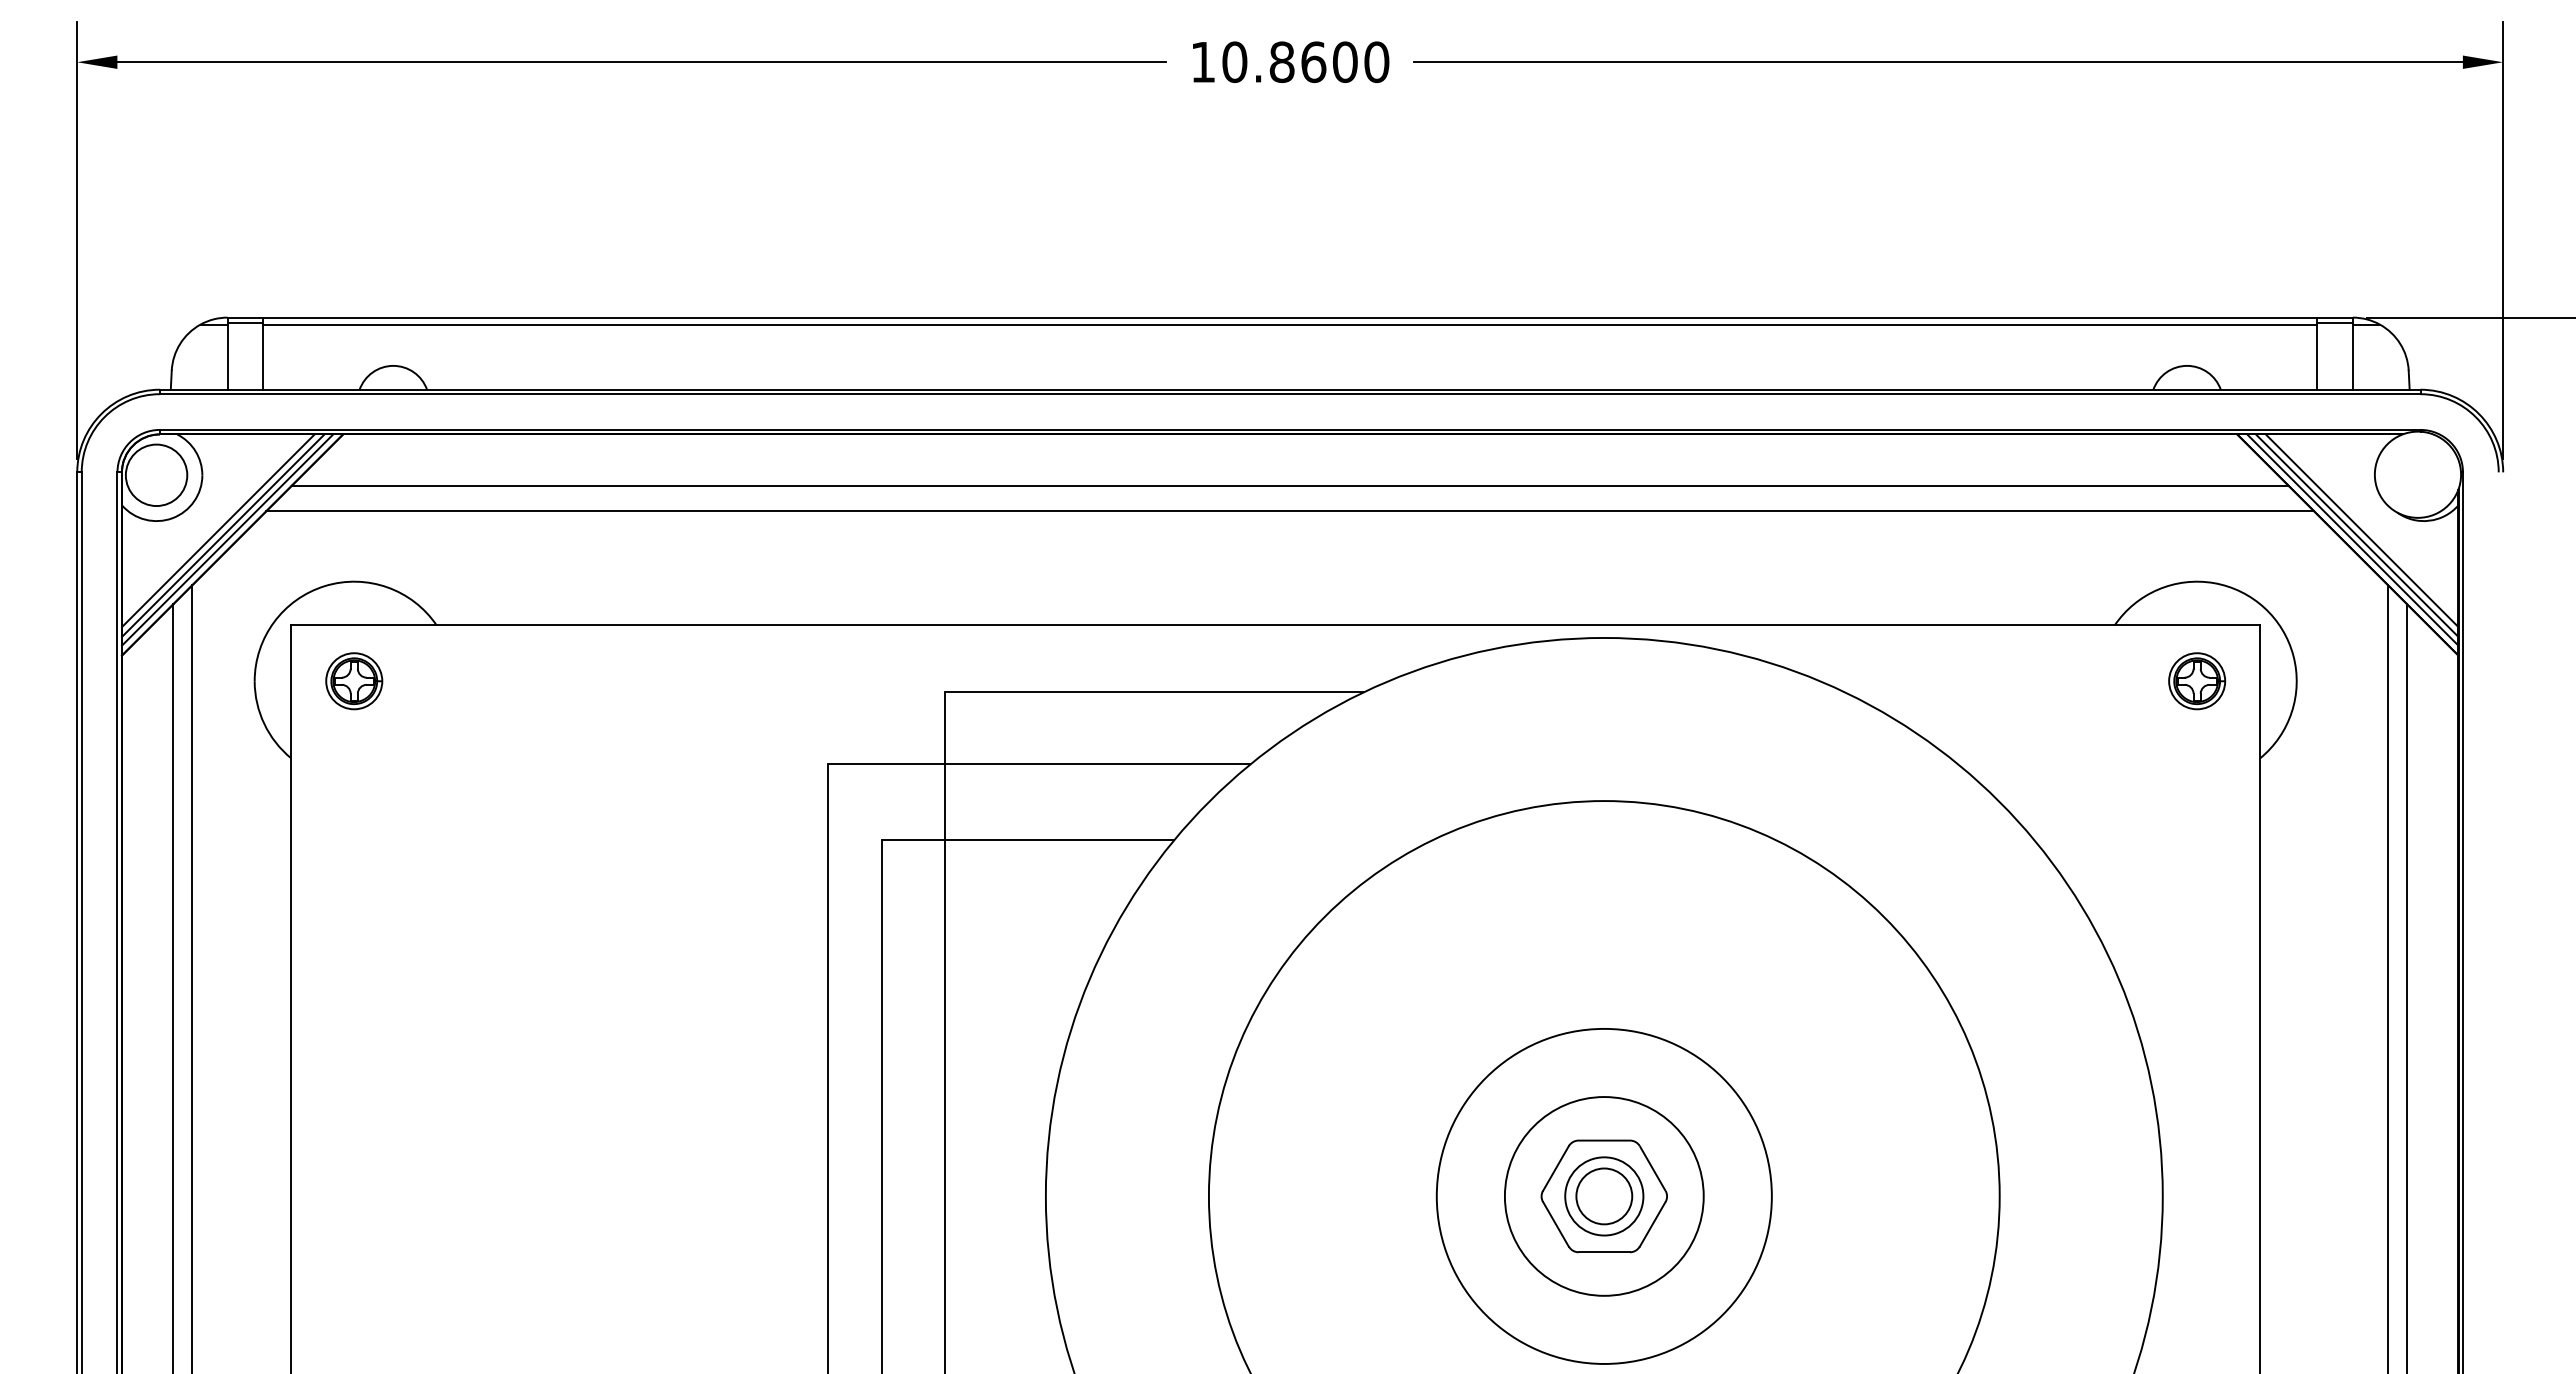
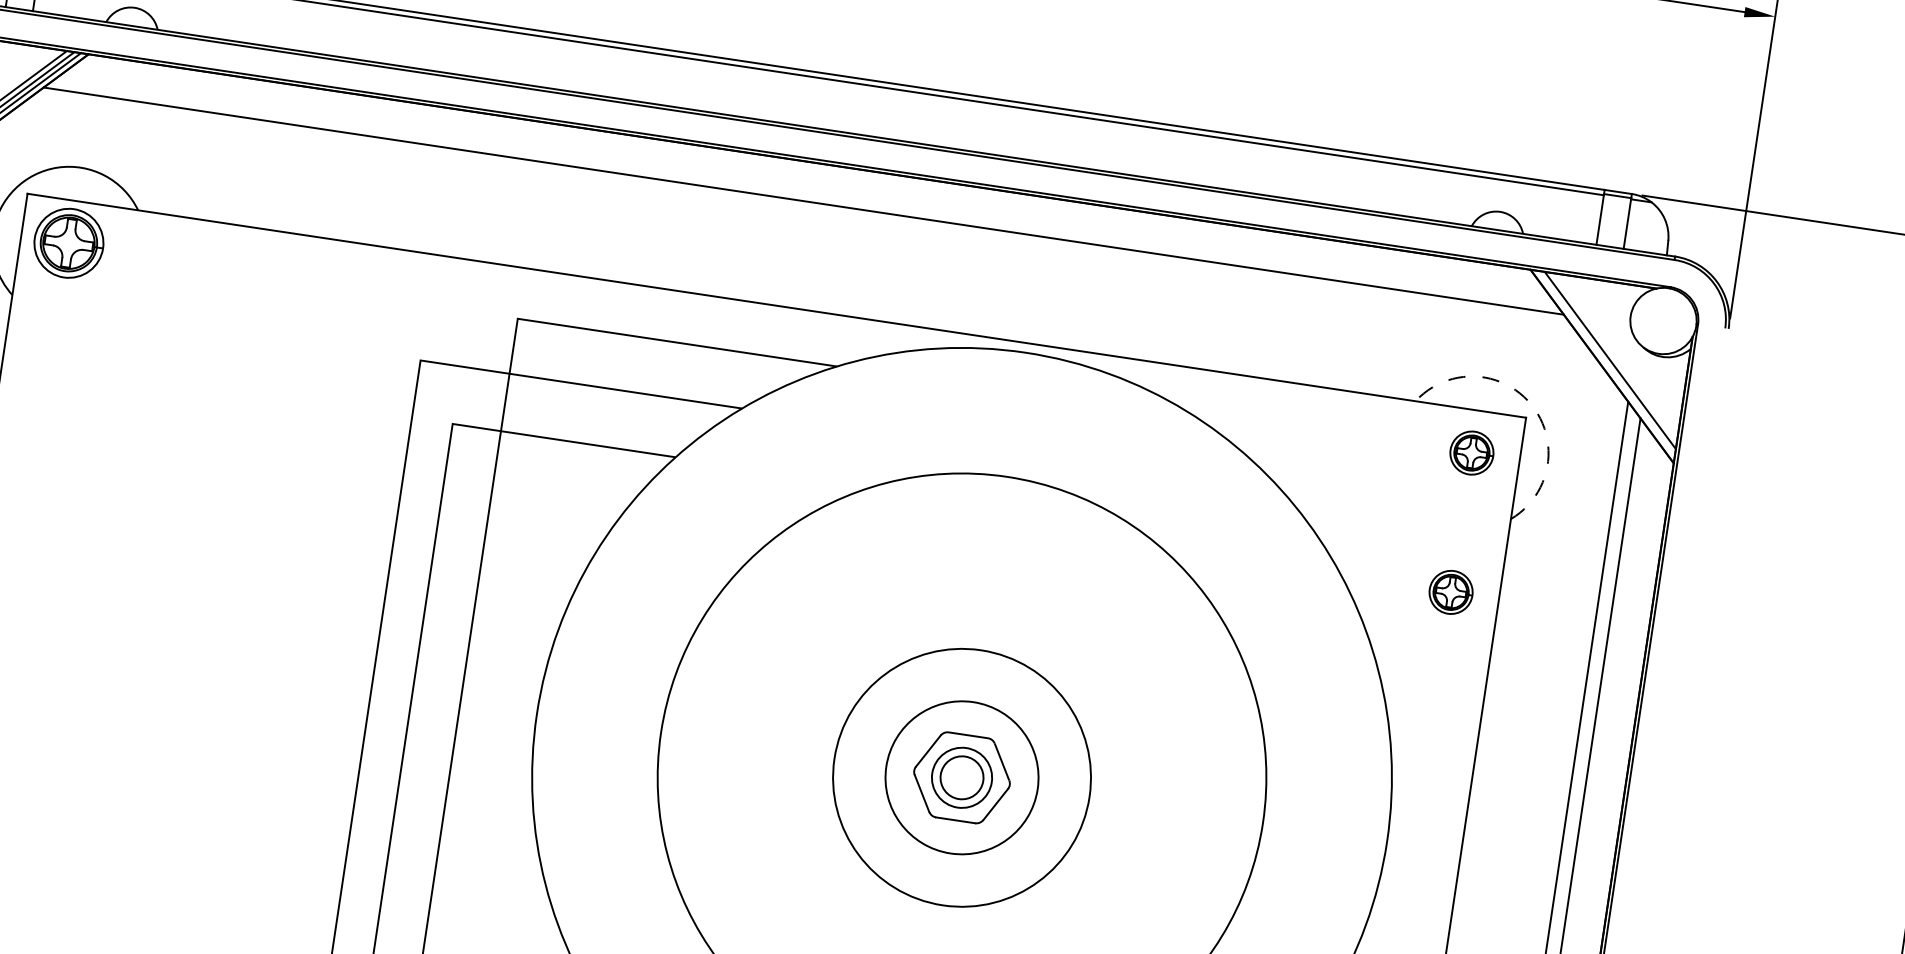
line: (1290, 511) -> (801, 220), removed
line: (2361, 530) -> (1614, 357), removed
line: (2352, 539) -> (1606, 362), removed
arc: (2264, 607) -> (1531, 404), solid -> dashed
part: (354, 681) -> (69, 243), size x1.6
part: (2197, 864) -> (1451, 592), added

